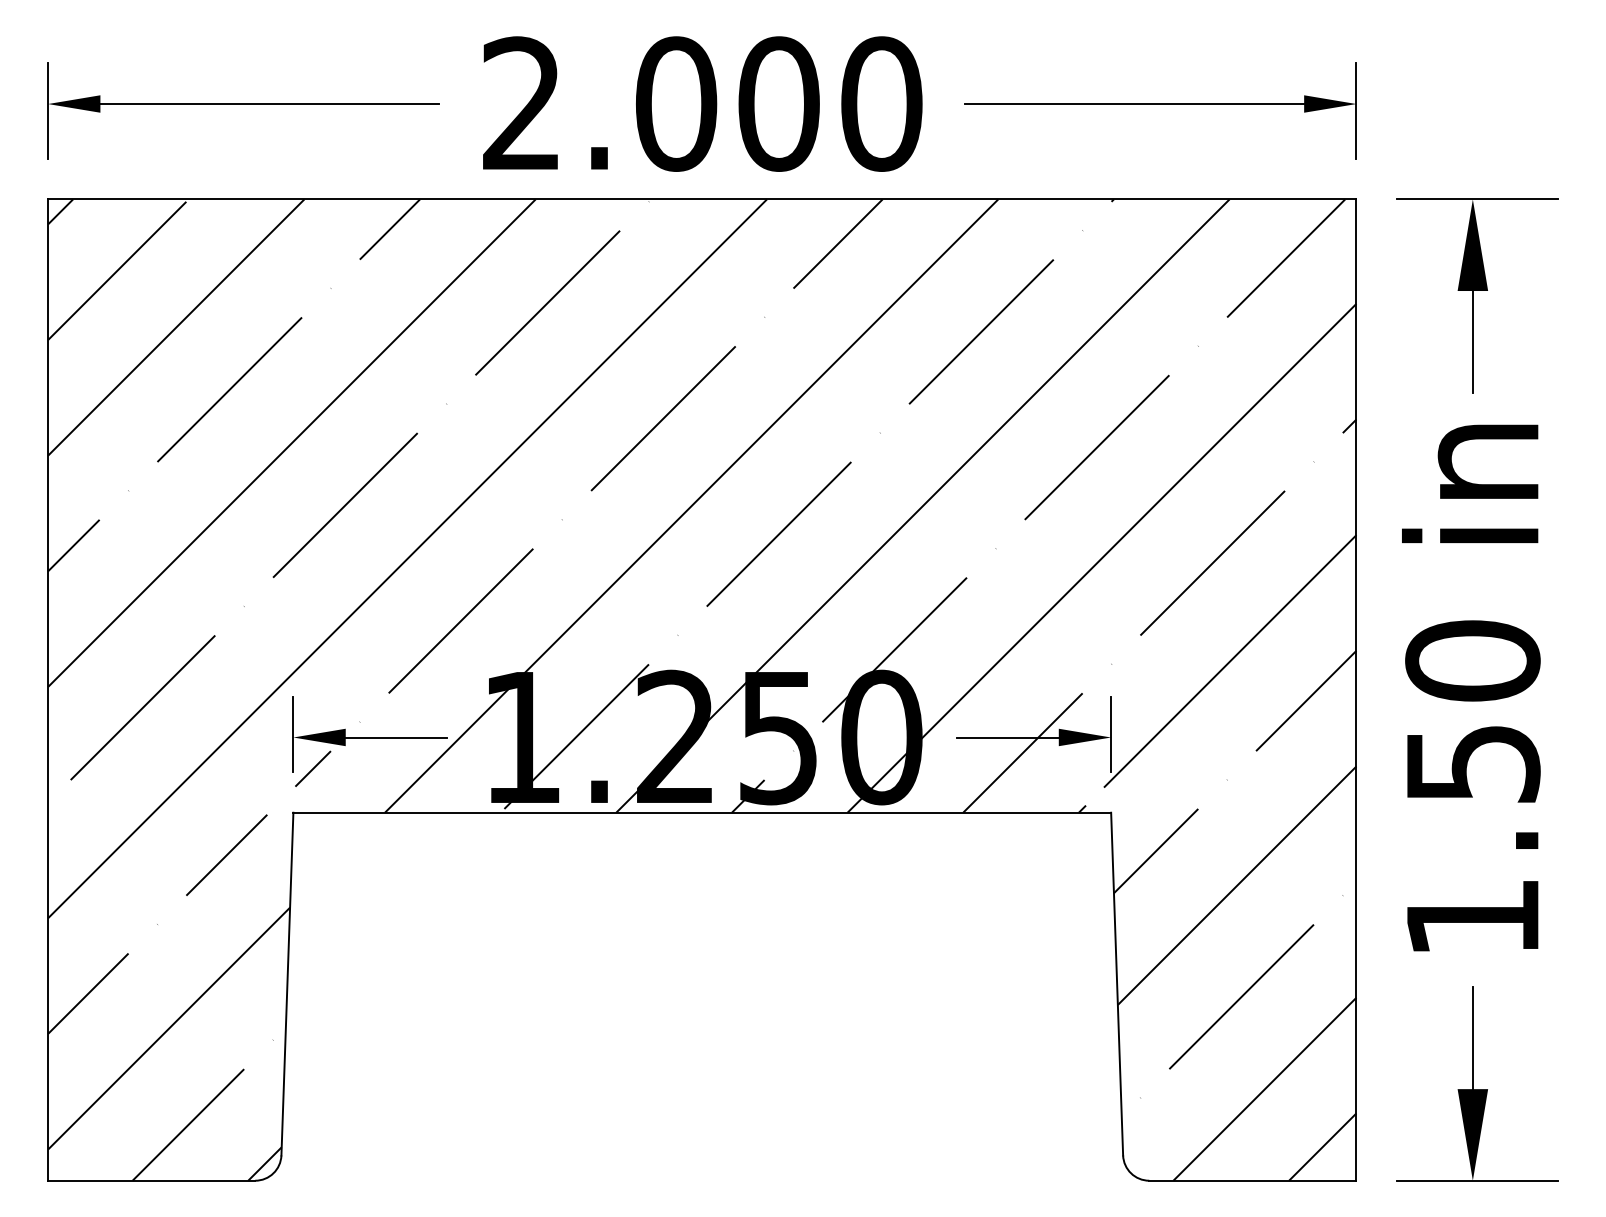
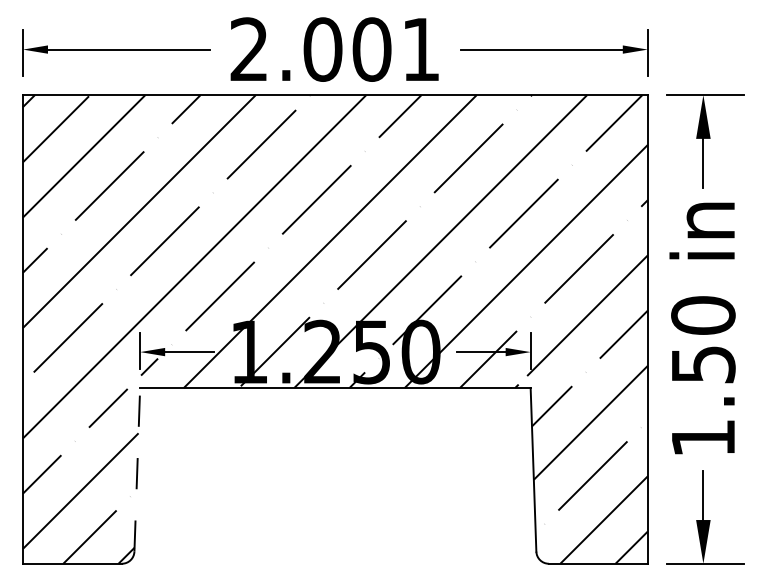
text: (880, 103) -> (420, 49), 2.000 -> 2.001
line: (287, 983) -> (137, 469), solid -> dashed

